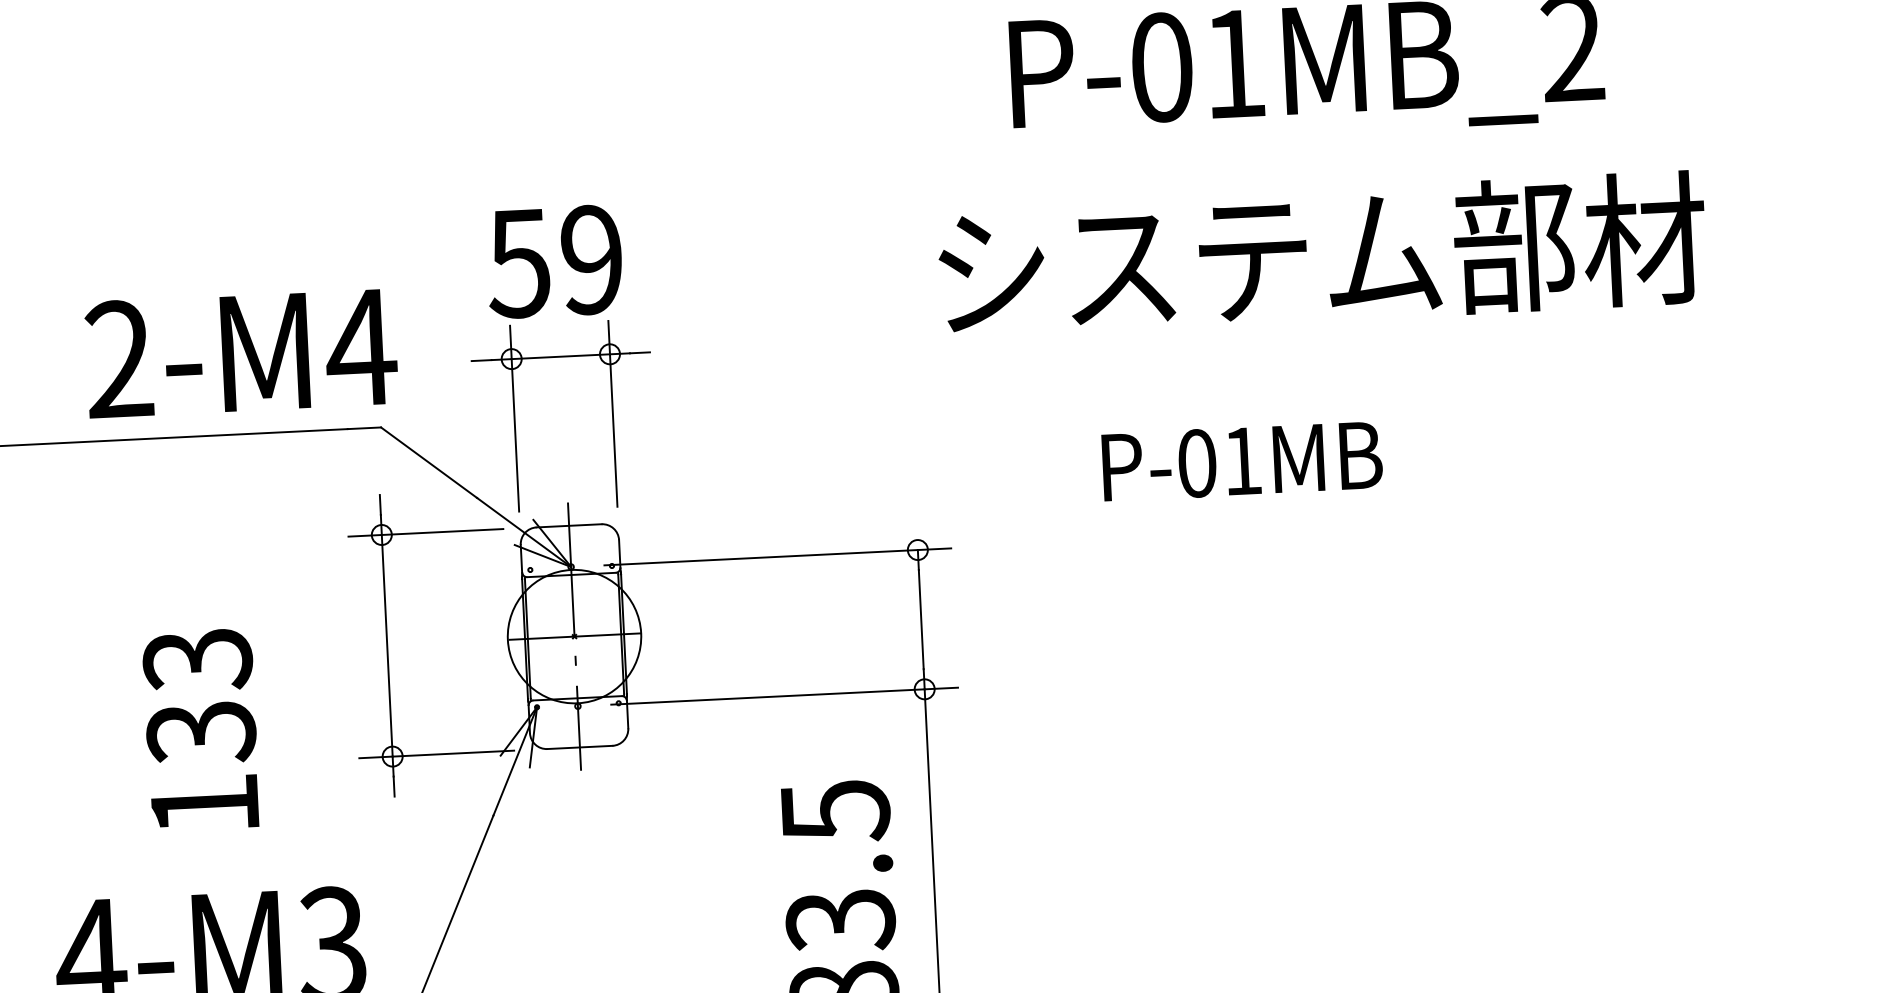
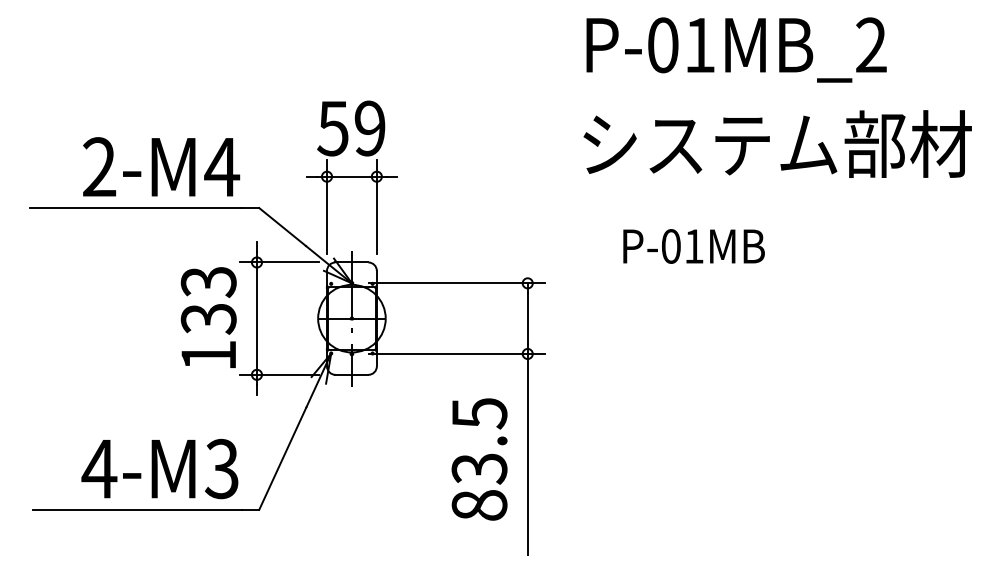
text: (1321, 253) -> (777, 143), moved
text: (241, 352) -> (161, 166), moved
text: (200, 729) -> (208, 317), moved

